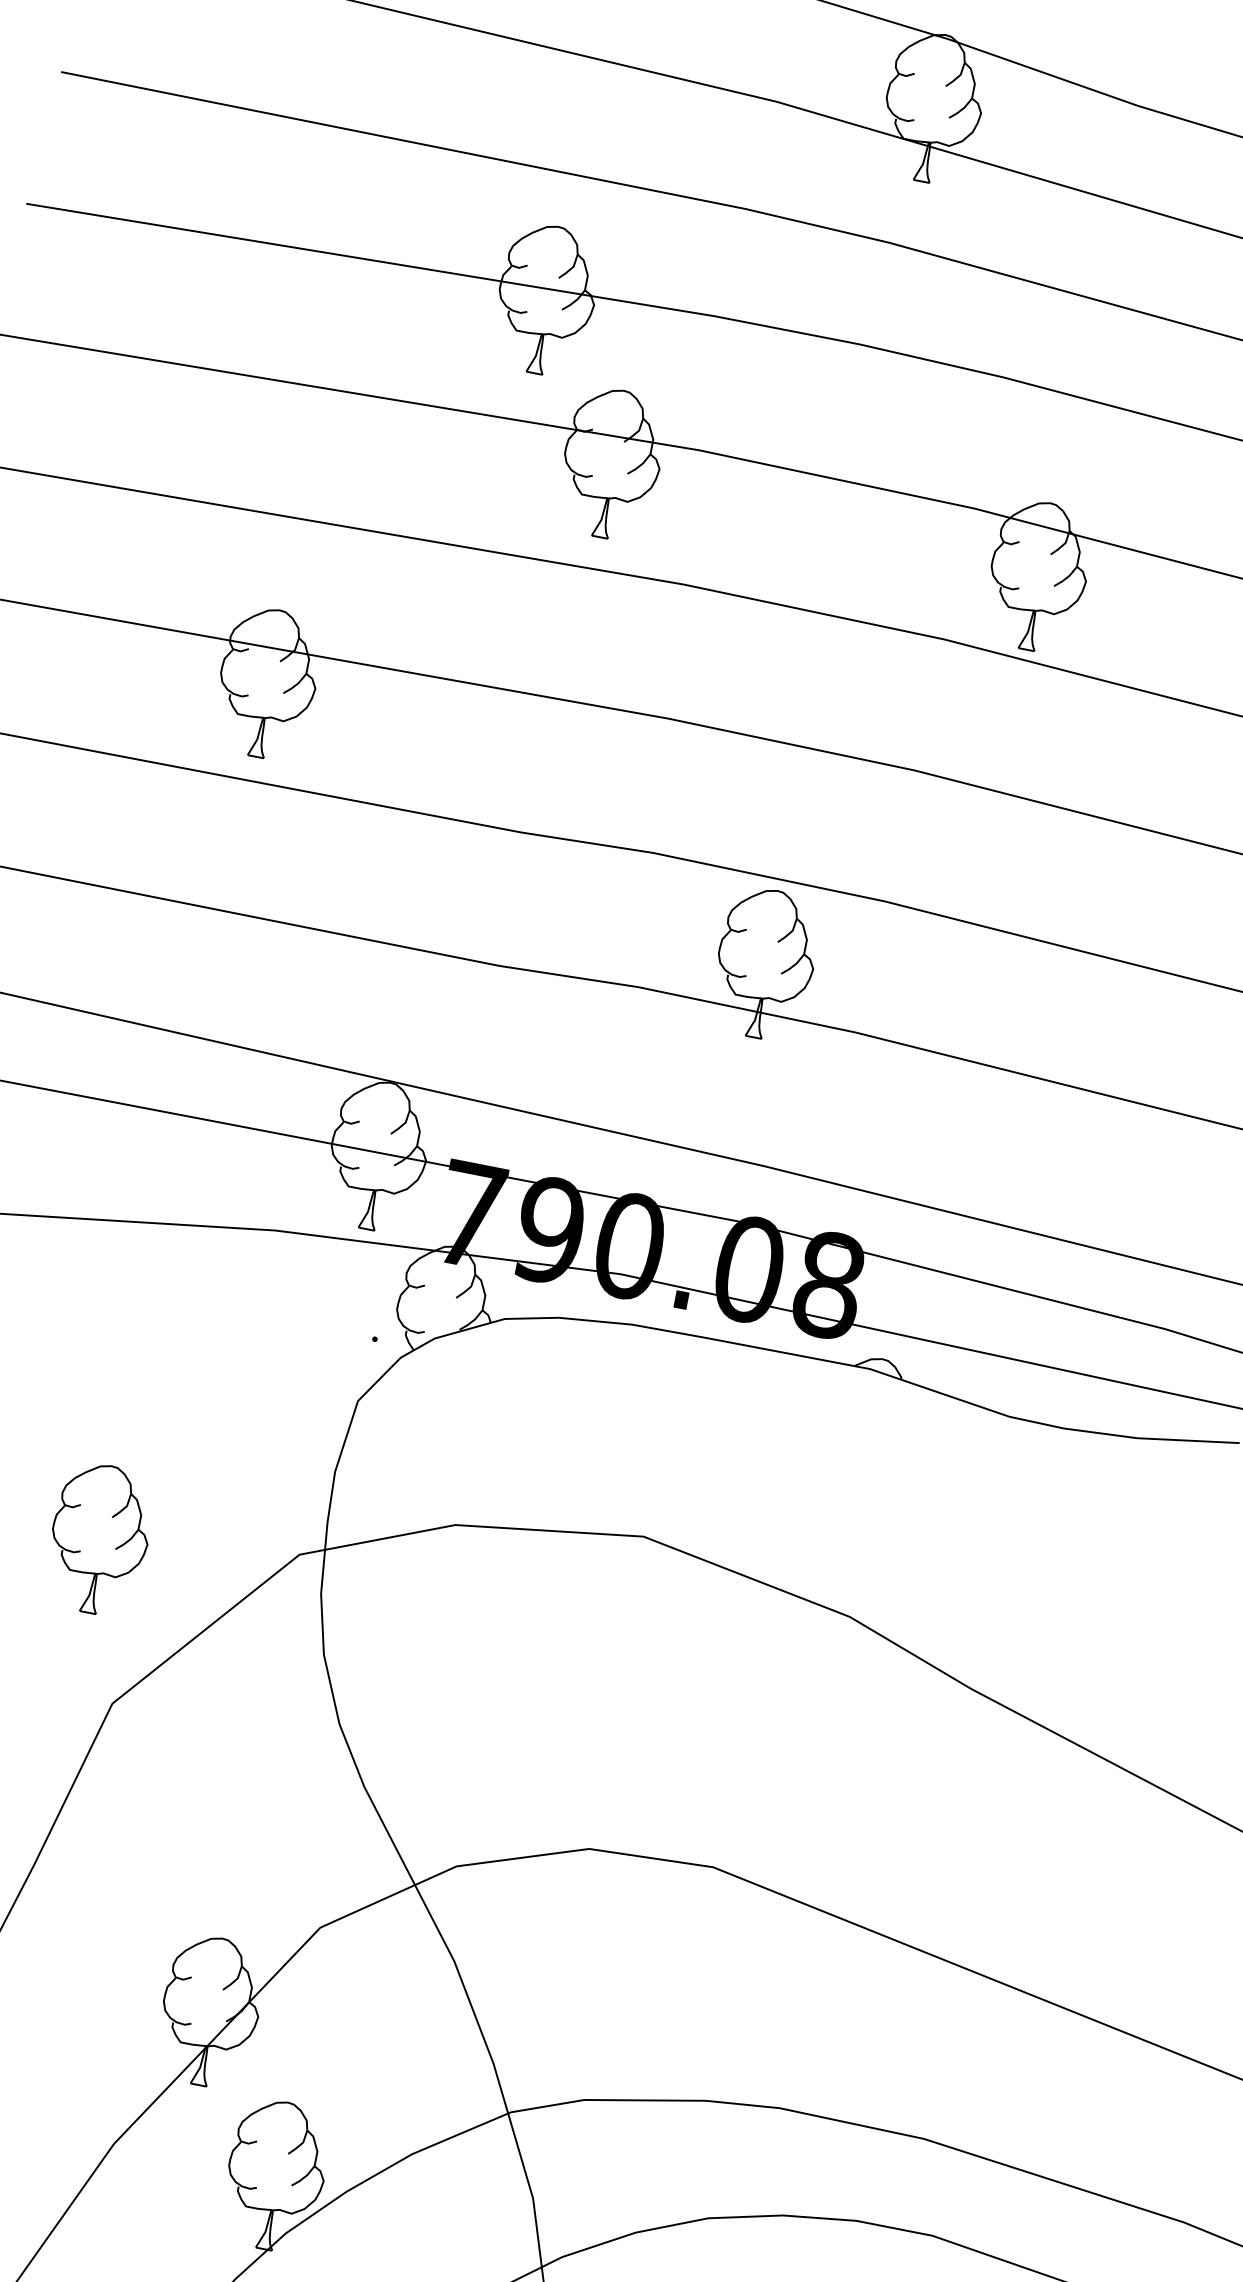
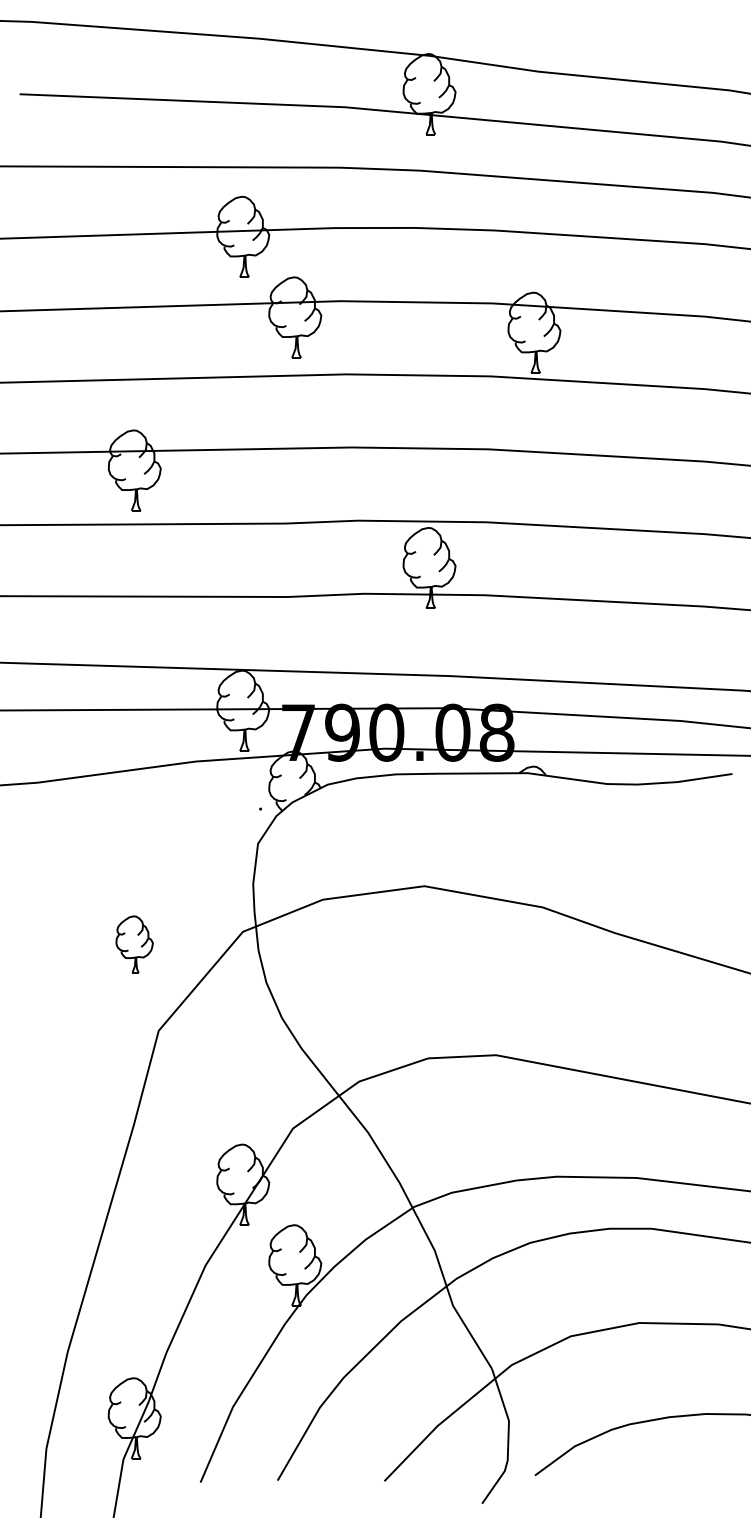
part: (99, 1539) -> (134, 944), size x0.7

